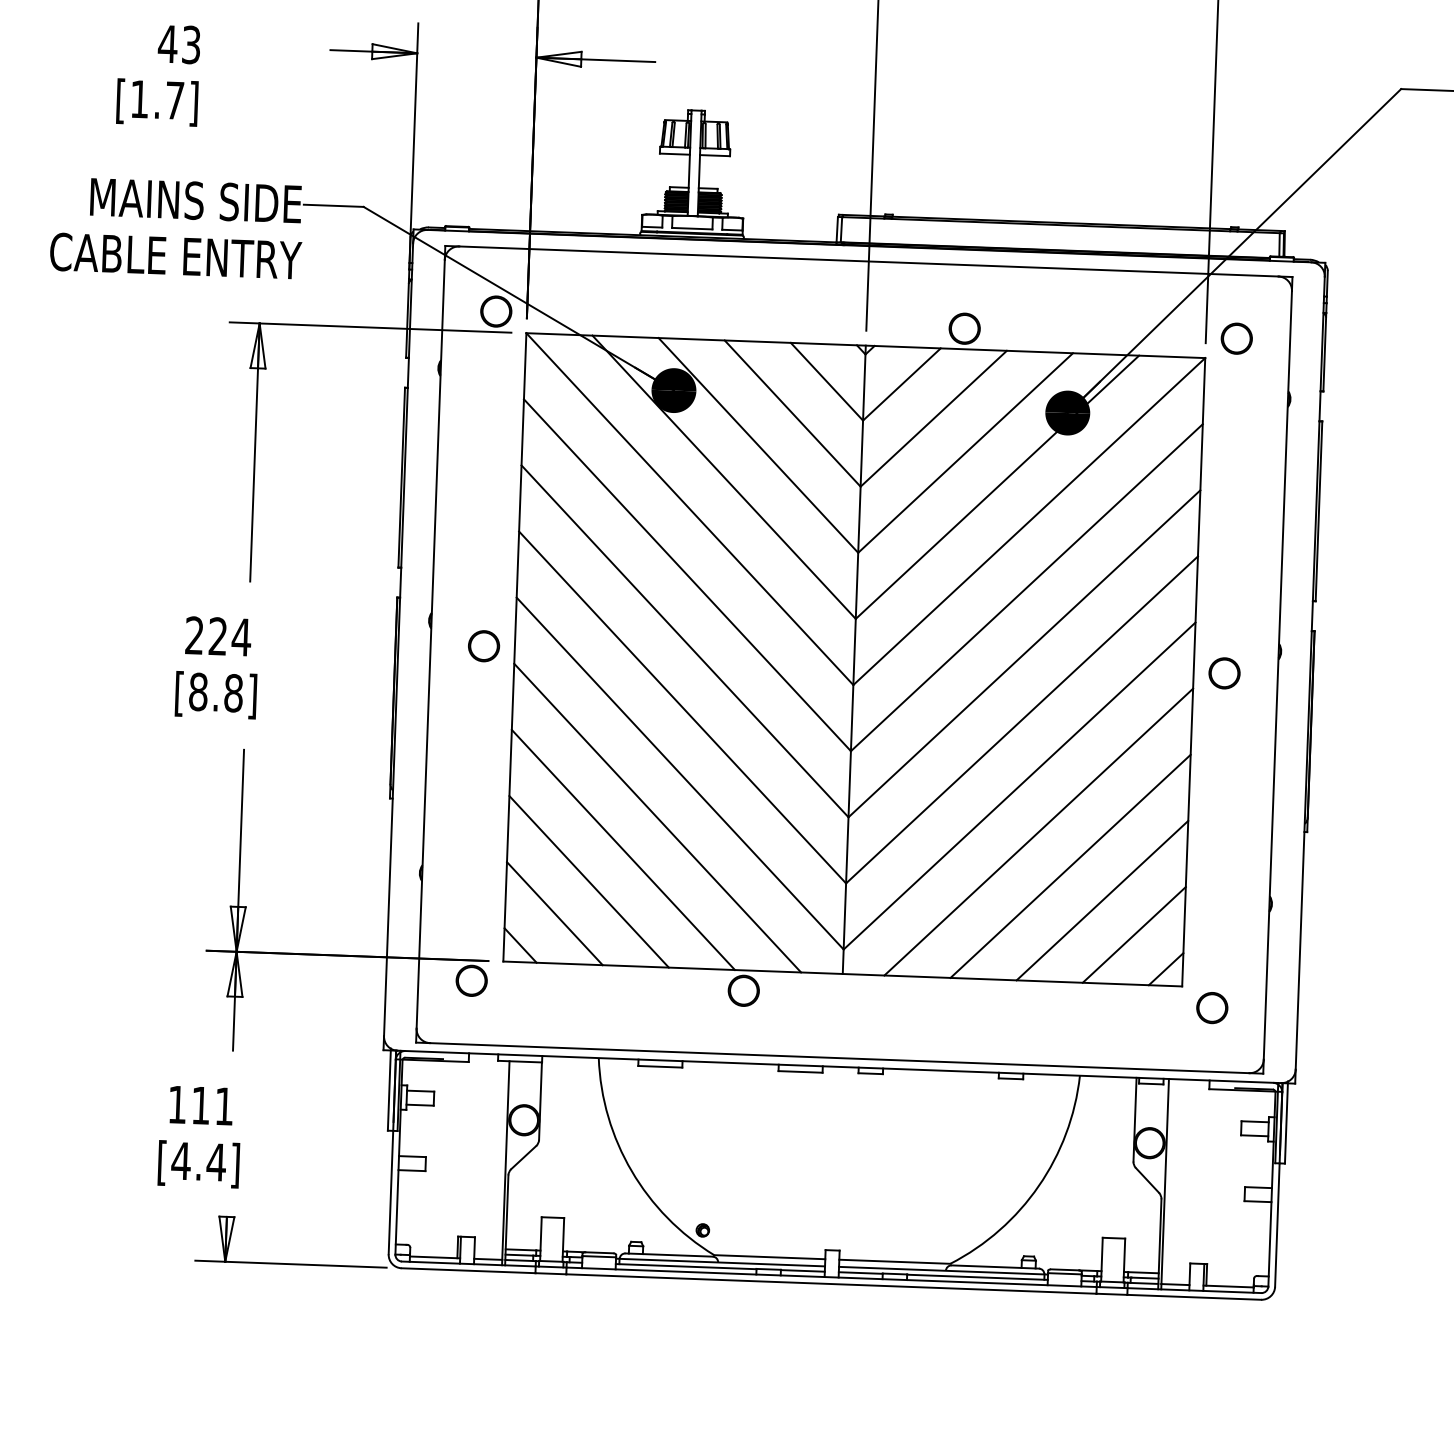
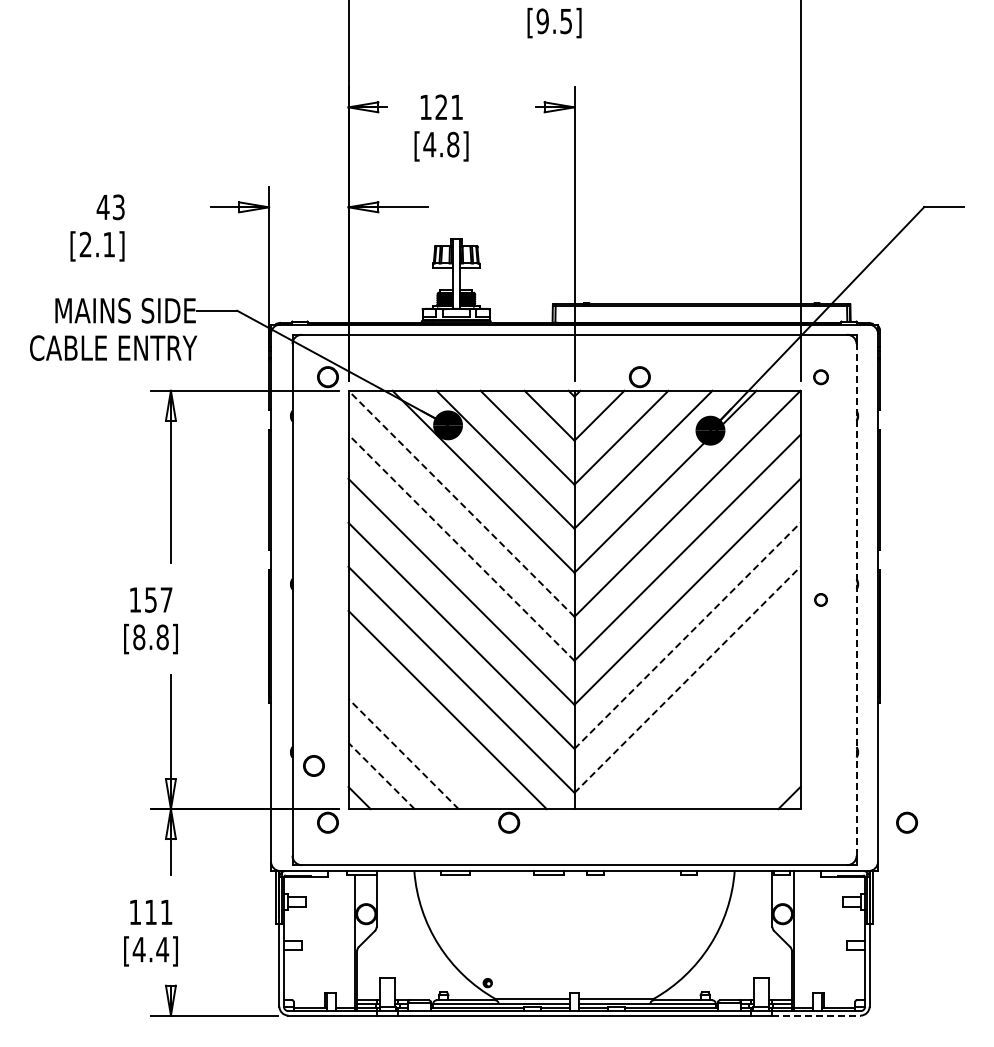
text: (155, 99) -> (96, 244), [1.7] -> [2.1]
circle: (1235, 339) -> (820, 377), size x0.7
line: (689, 508) -> (461, 503), solid -> dashed
line: (687, 574) -> (461, 547), solid -> dashed
text: (218, 635) -> (151, 599), 224 -> 157
circle: (483, 645) -> (313, 765), moved
circle: (1223, 672) -> (820, 599), size x0.6
line: (1277, 674) -> (856, 599), solid -> dashed
line: (1021, 719) -> (687, 635), solid -> dashed
line: (1019, 785) -> (687, 679), solid -> dashed
line: (1038, 831) -> (701, 709), removed
line: (623, 849) -> (425, 731), removed
line: (1070, 865) -> (723, 731), removed
line: (588, 882) -> (403, 754), solid -> dashed
line: (1102, 899) -> (745, 753), removed
line: (554, 914) -> (381, 776), solid -> dashed
line: (1134, 934) -> (767, 775), removed
circle: (1211, 1007) -> (906, 822), moved
line: (1194, 1297) -> (816, 1015), solid -> dashed

